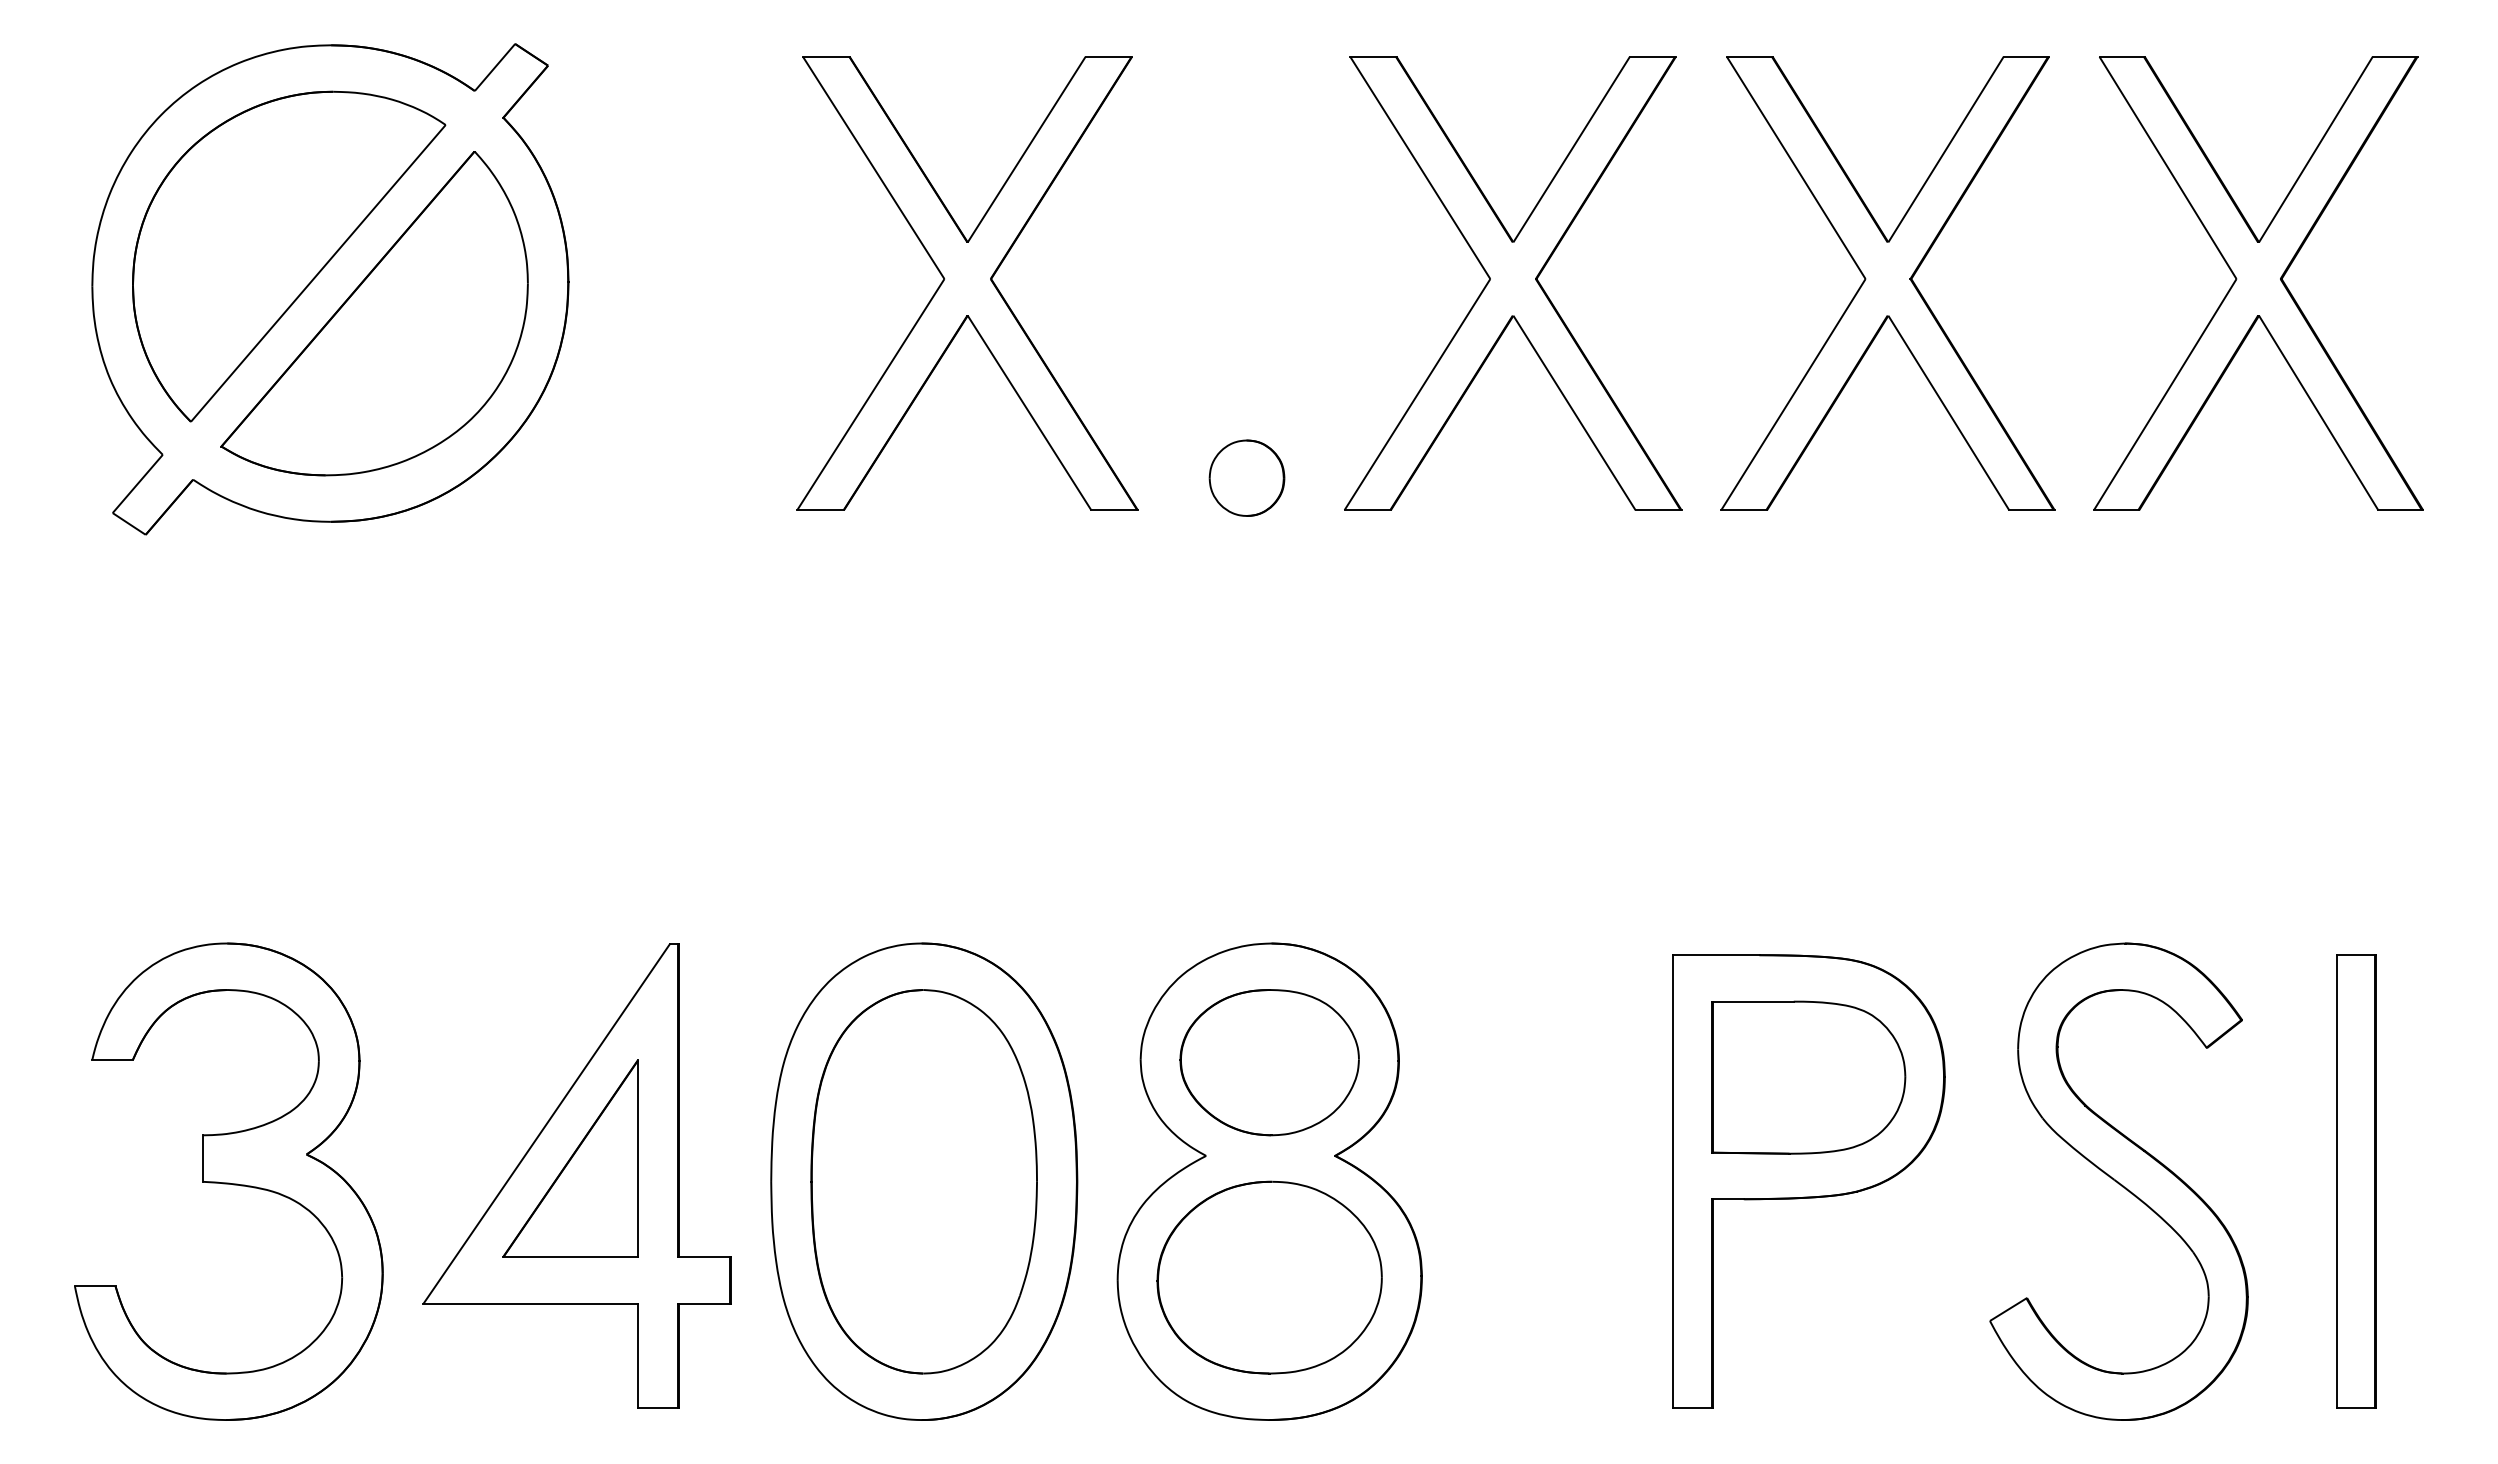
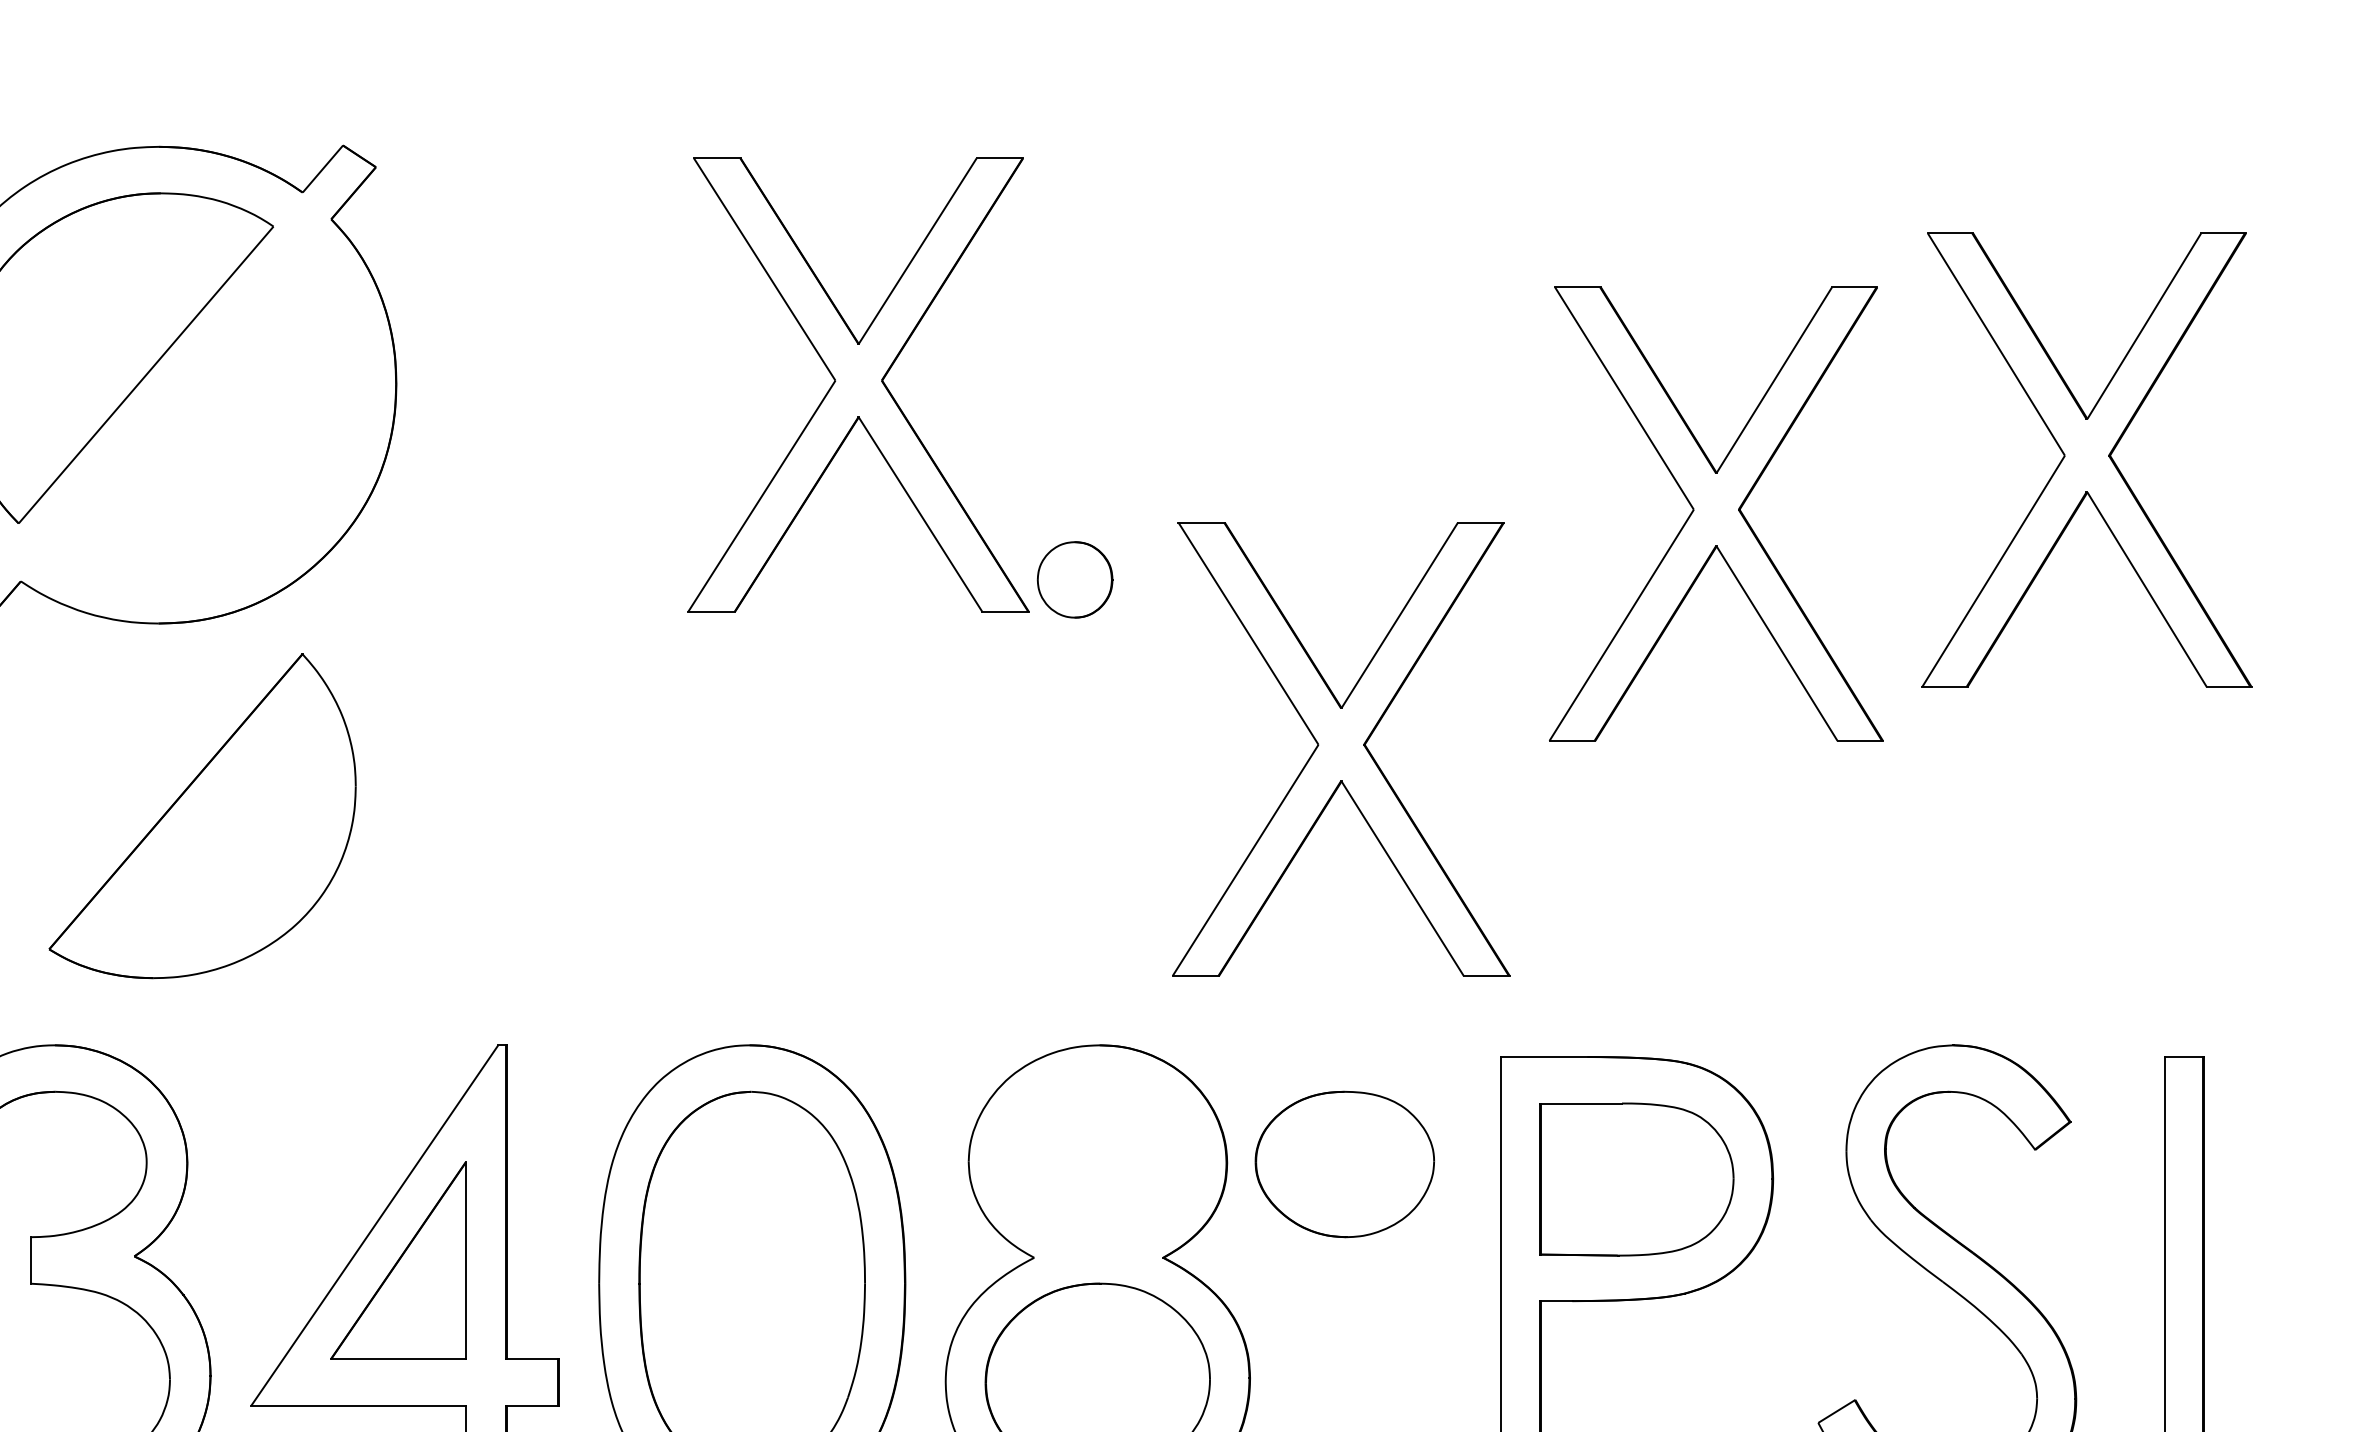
part: (967, 283) -> (858, 385), moved
part: (1513, 283) -> (1341, 749), moved
part: (1887, 283) -> (1715, 514), moved
part: (2258, 283) -> (2086, 460), moved
part: (374, 313) -> (202, 816), moved
part: (1269, 1062) -> (1344, 1164), moved

